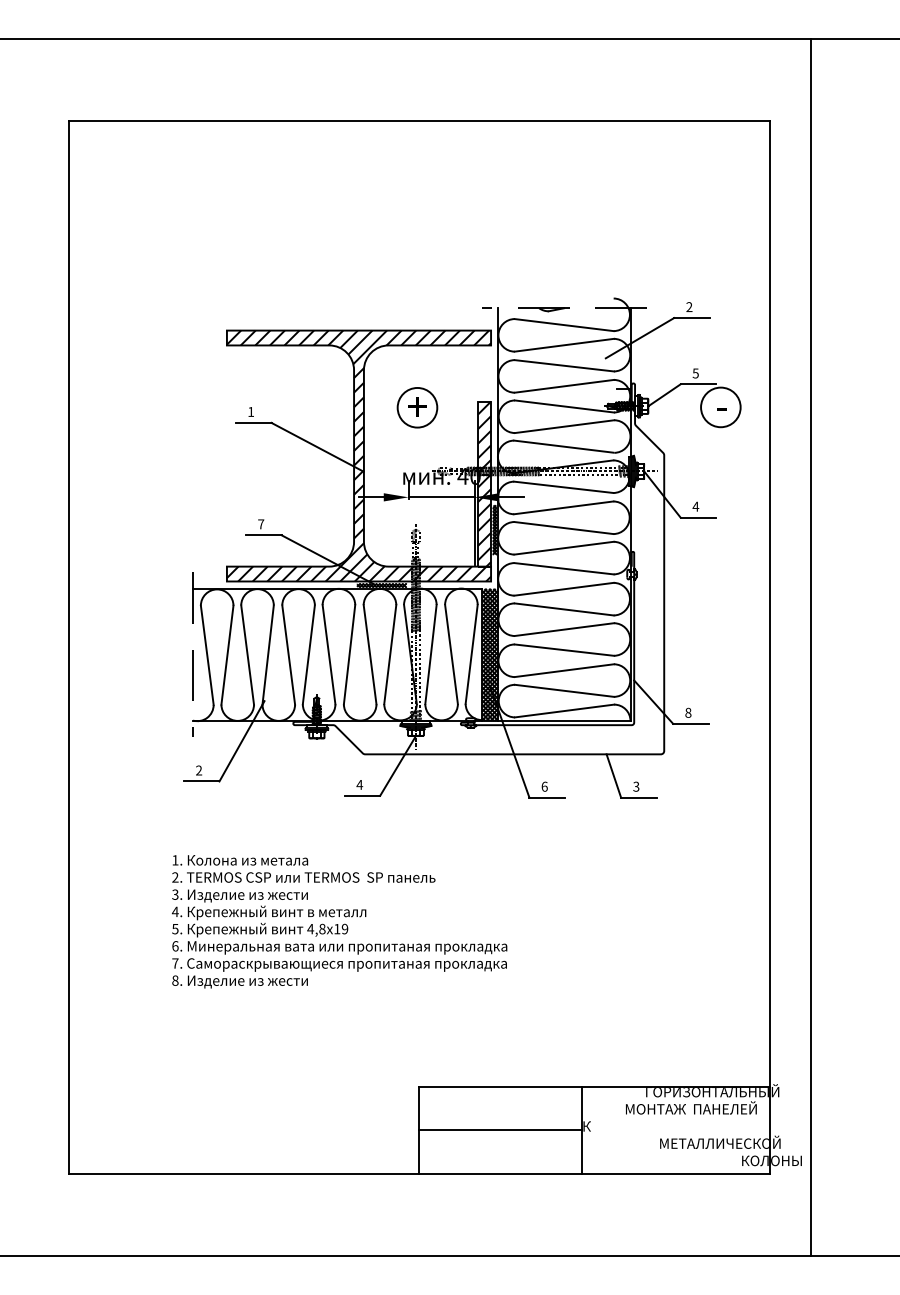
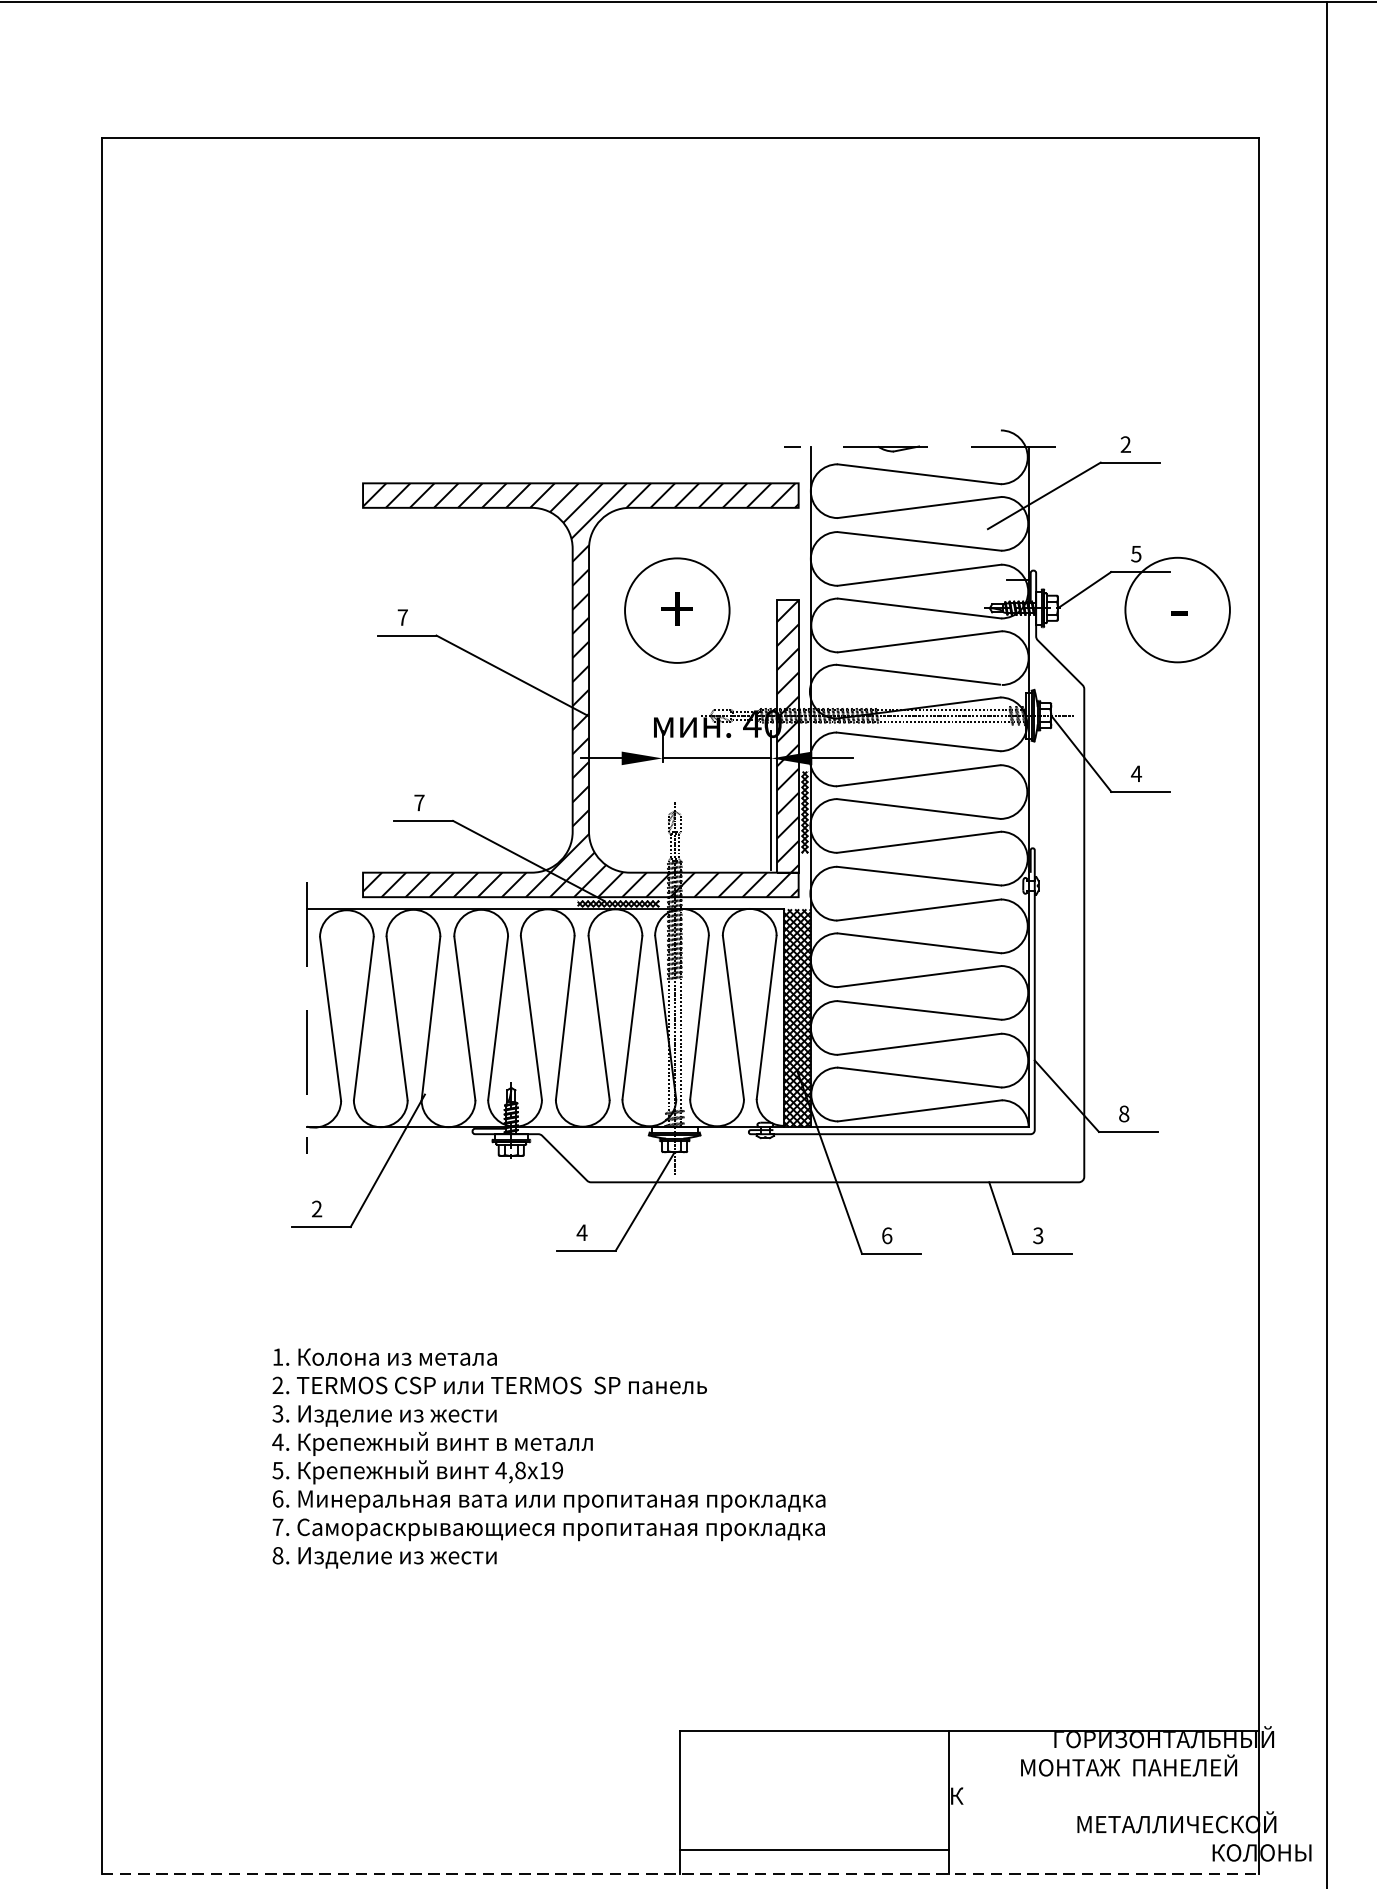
circle: (417, 407) -> (677, 610), size x1.6
circle: (720, 407) -> (1177, 610), size x1.6
text: (251, 411) -> (403, 616), 1 -> 7
line: (500, 1130) -> (814, 1850), moved
line: (419, 1173) -> (680, 1873), solid -> dashed

